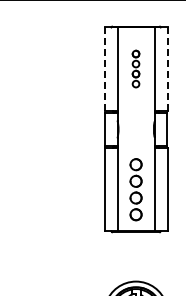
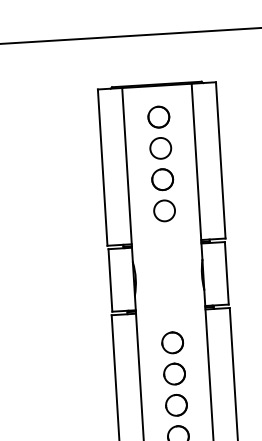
part: (135, 68) -> (160, 162), size x1.67
line: (104, 69) -> (102, 168), dashed -> solid
line: (167, 69) -> (220, 161), dashed -> solid

